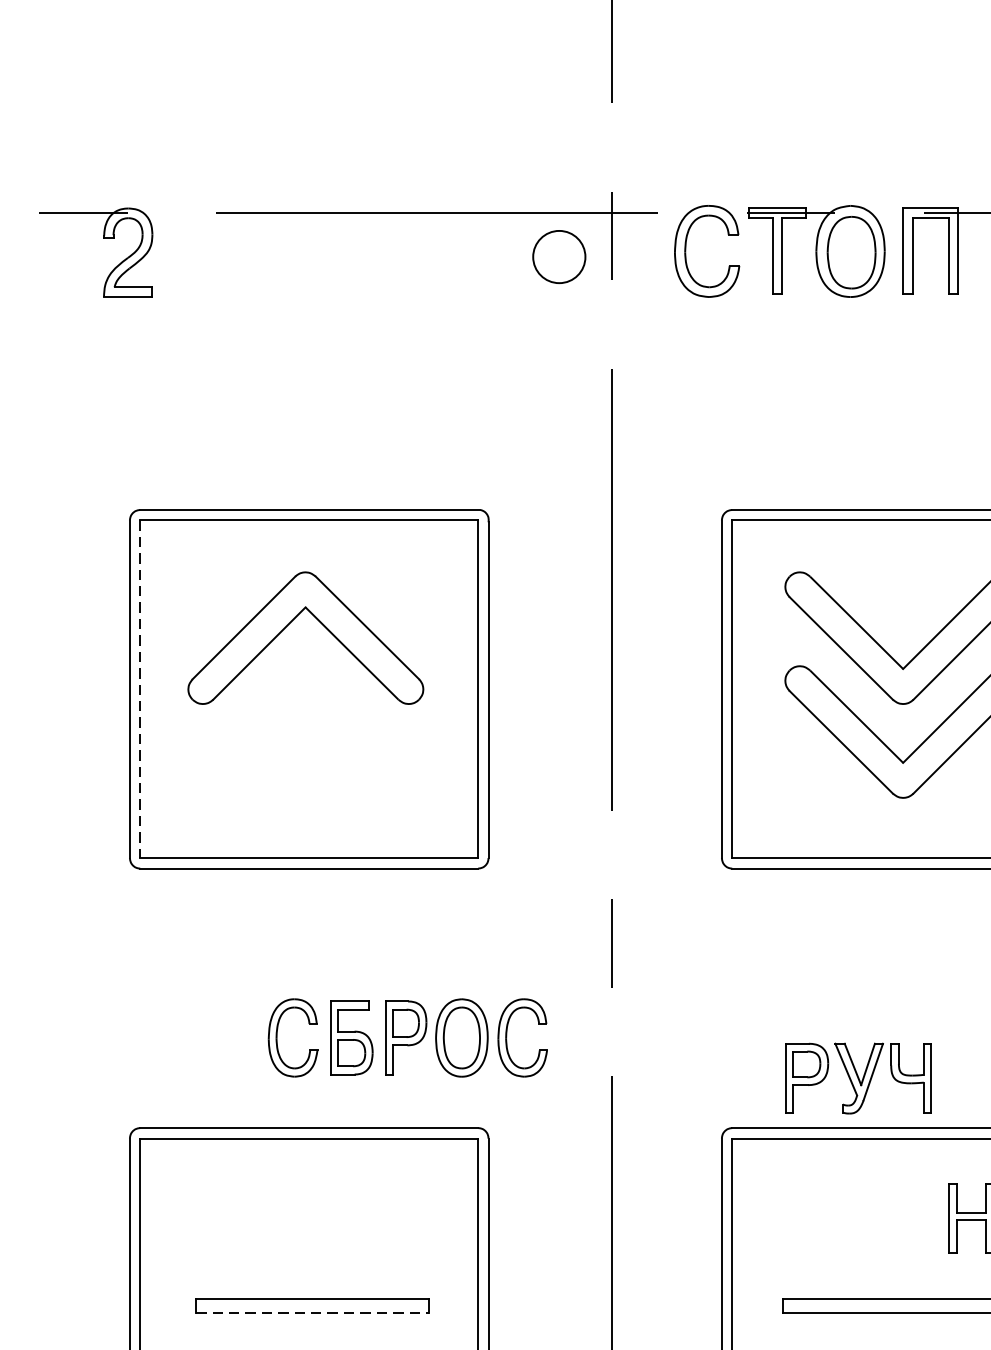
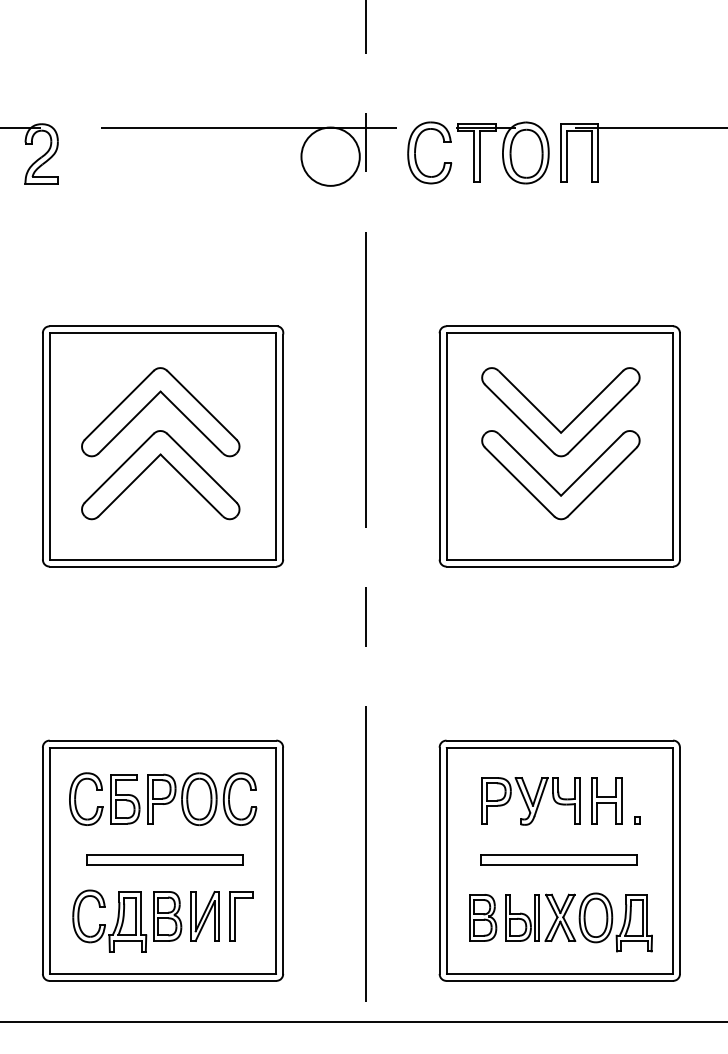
circle: (559, 256) -> (330, 156), size x1.67
line: (139, 689) -> (49, 446), dashed -> solid
part: (290, 717) -> (150, 465), added
part: (408, 1036) -> (163, 798), moved
part: (857, 1078) -> (530, 801), moved
line: (312, 1312) -> (165, 864), dashed -> solid

